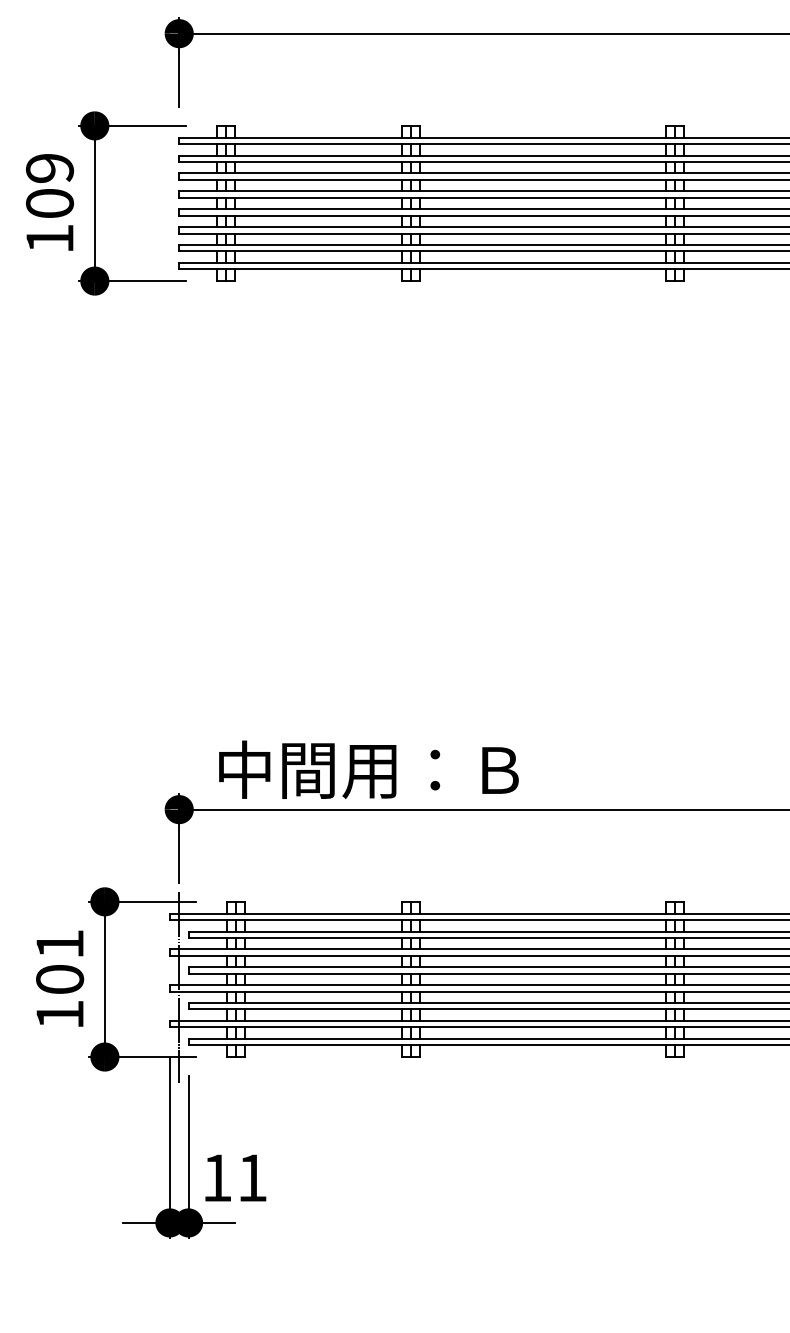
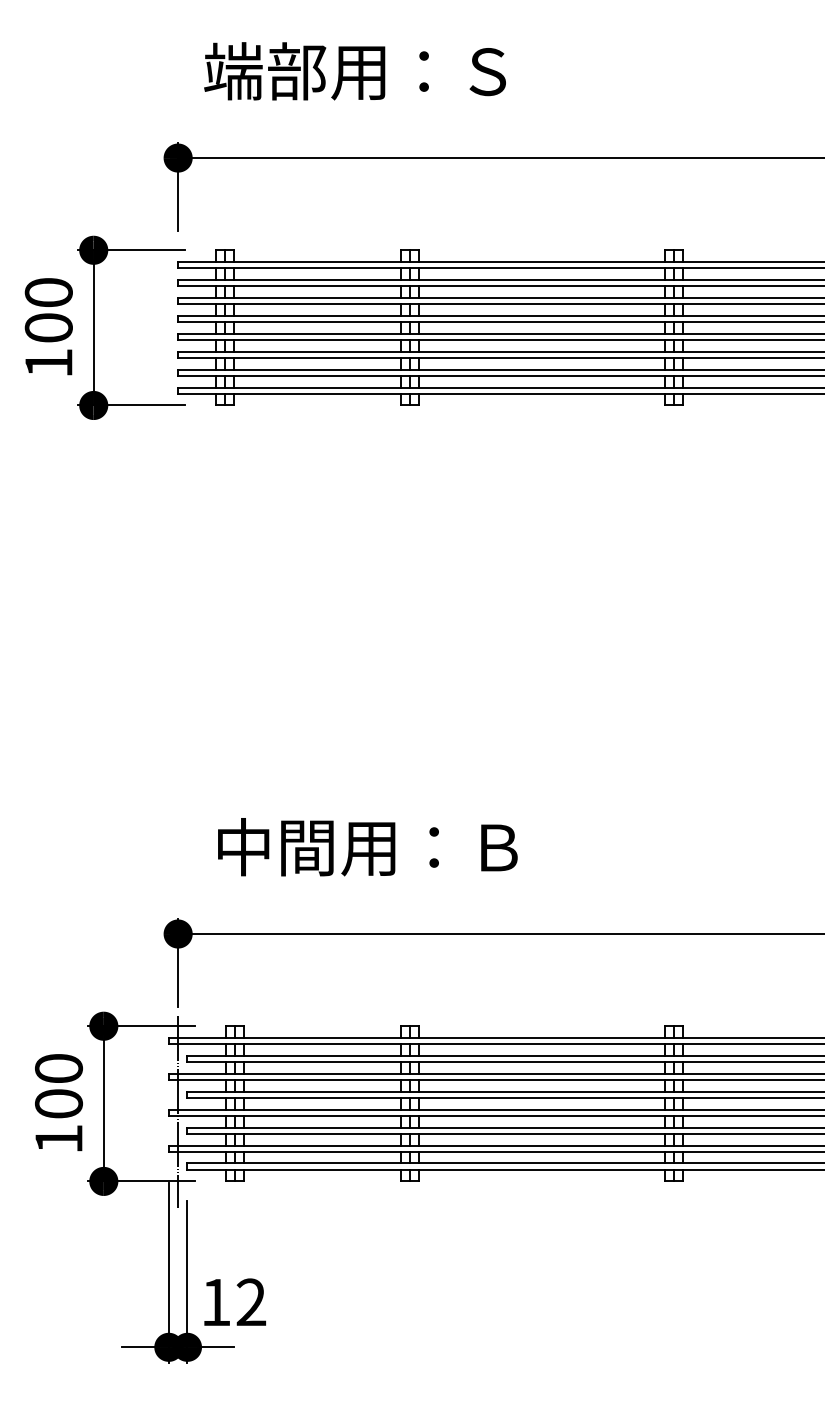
text: (49, 168) -> (48, 292), 109 -> 100
text: (368, 770) -> (367, 847), moved
text: (60, 944) -> (59, 1068), 101 -> 100
text: (252, 1177) -> (251, 1301), 11 -> 12

